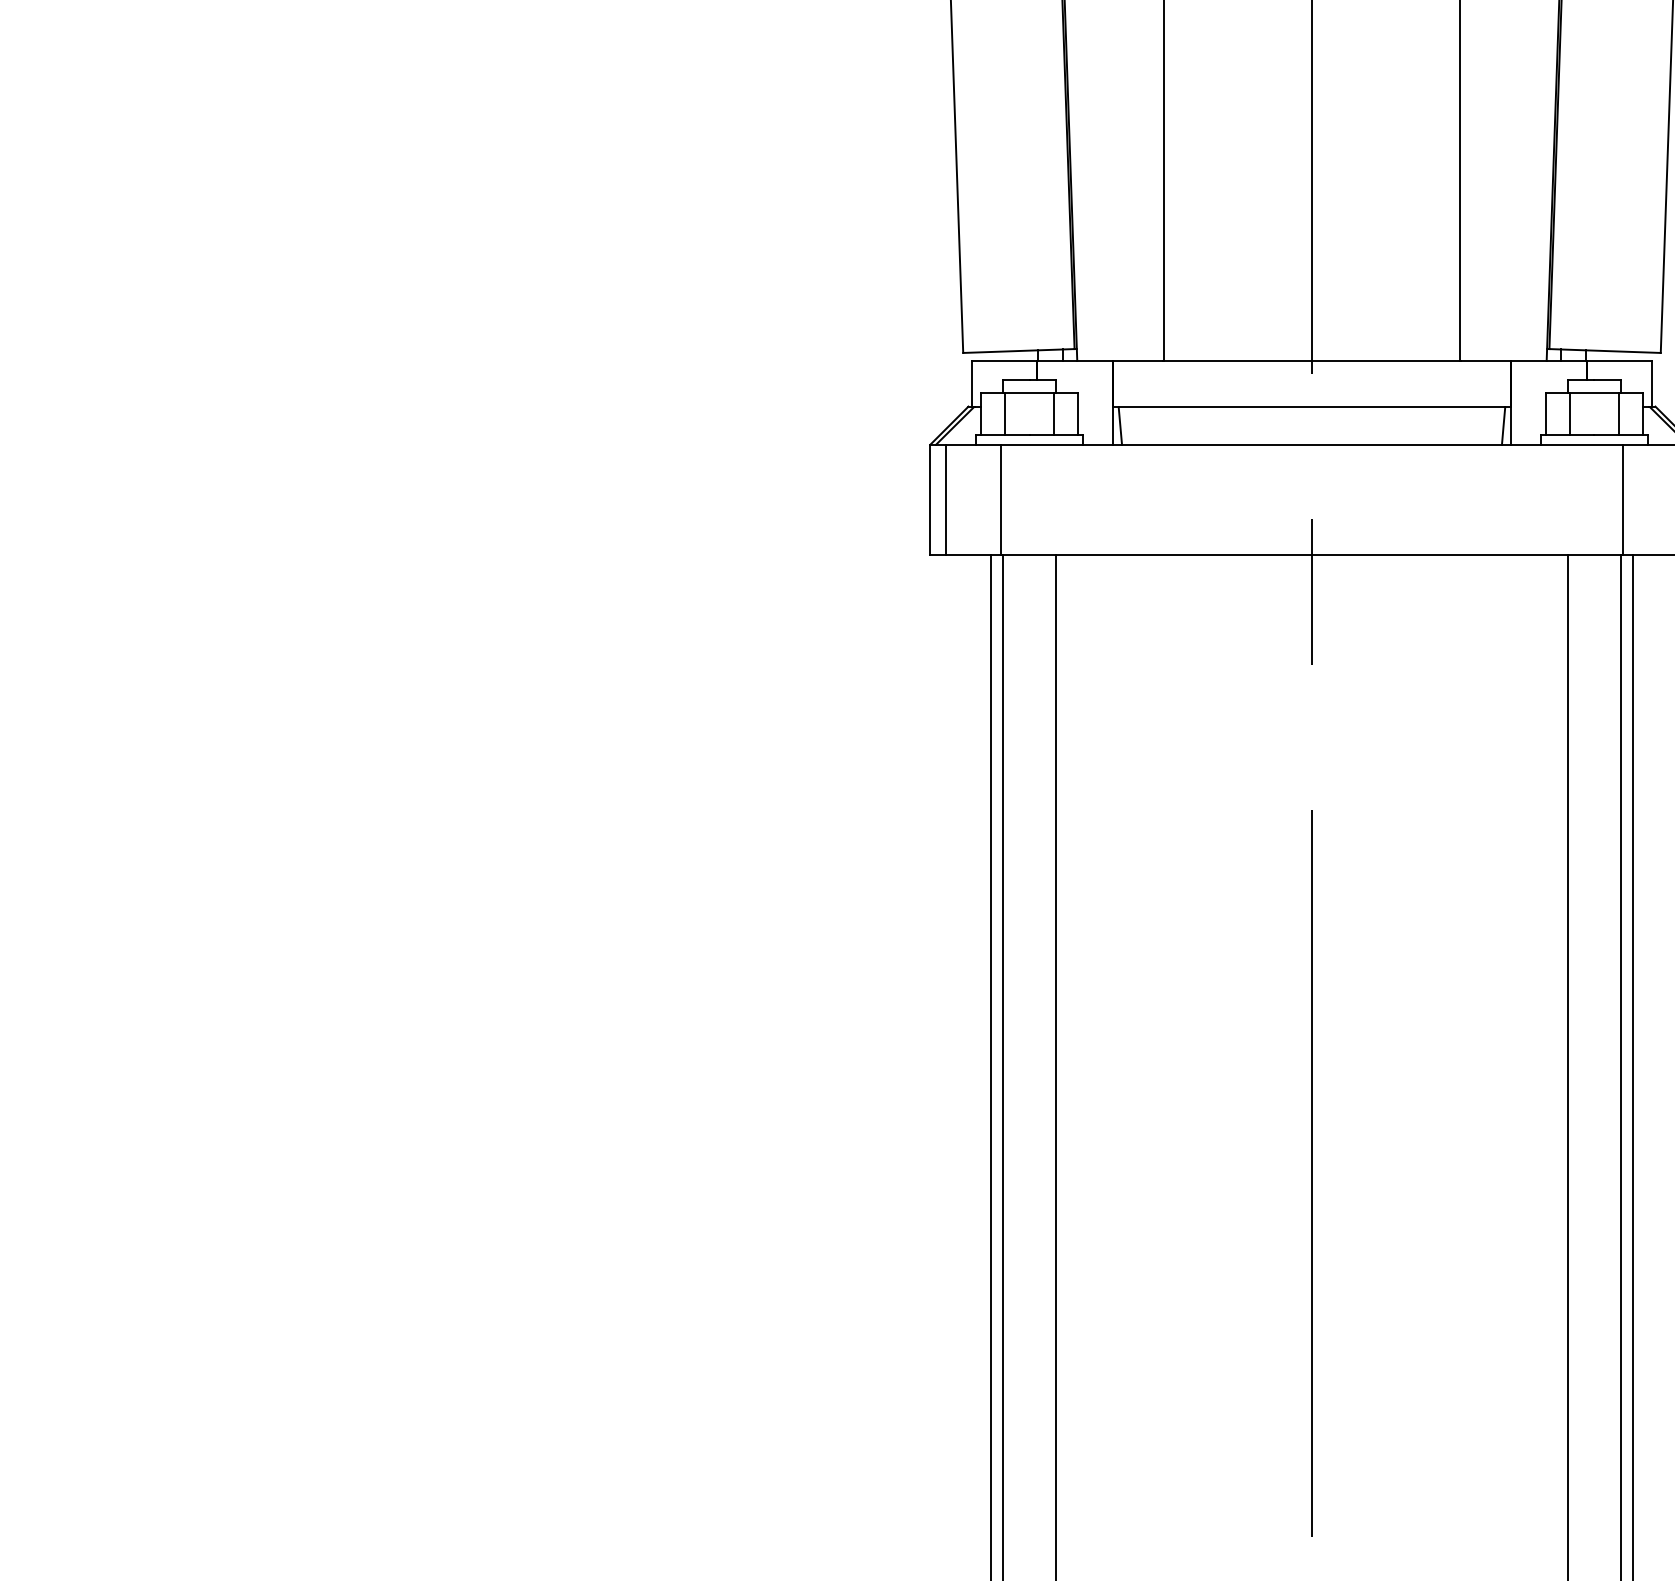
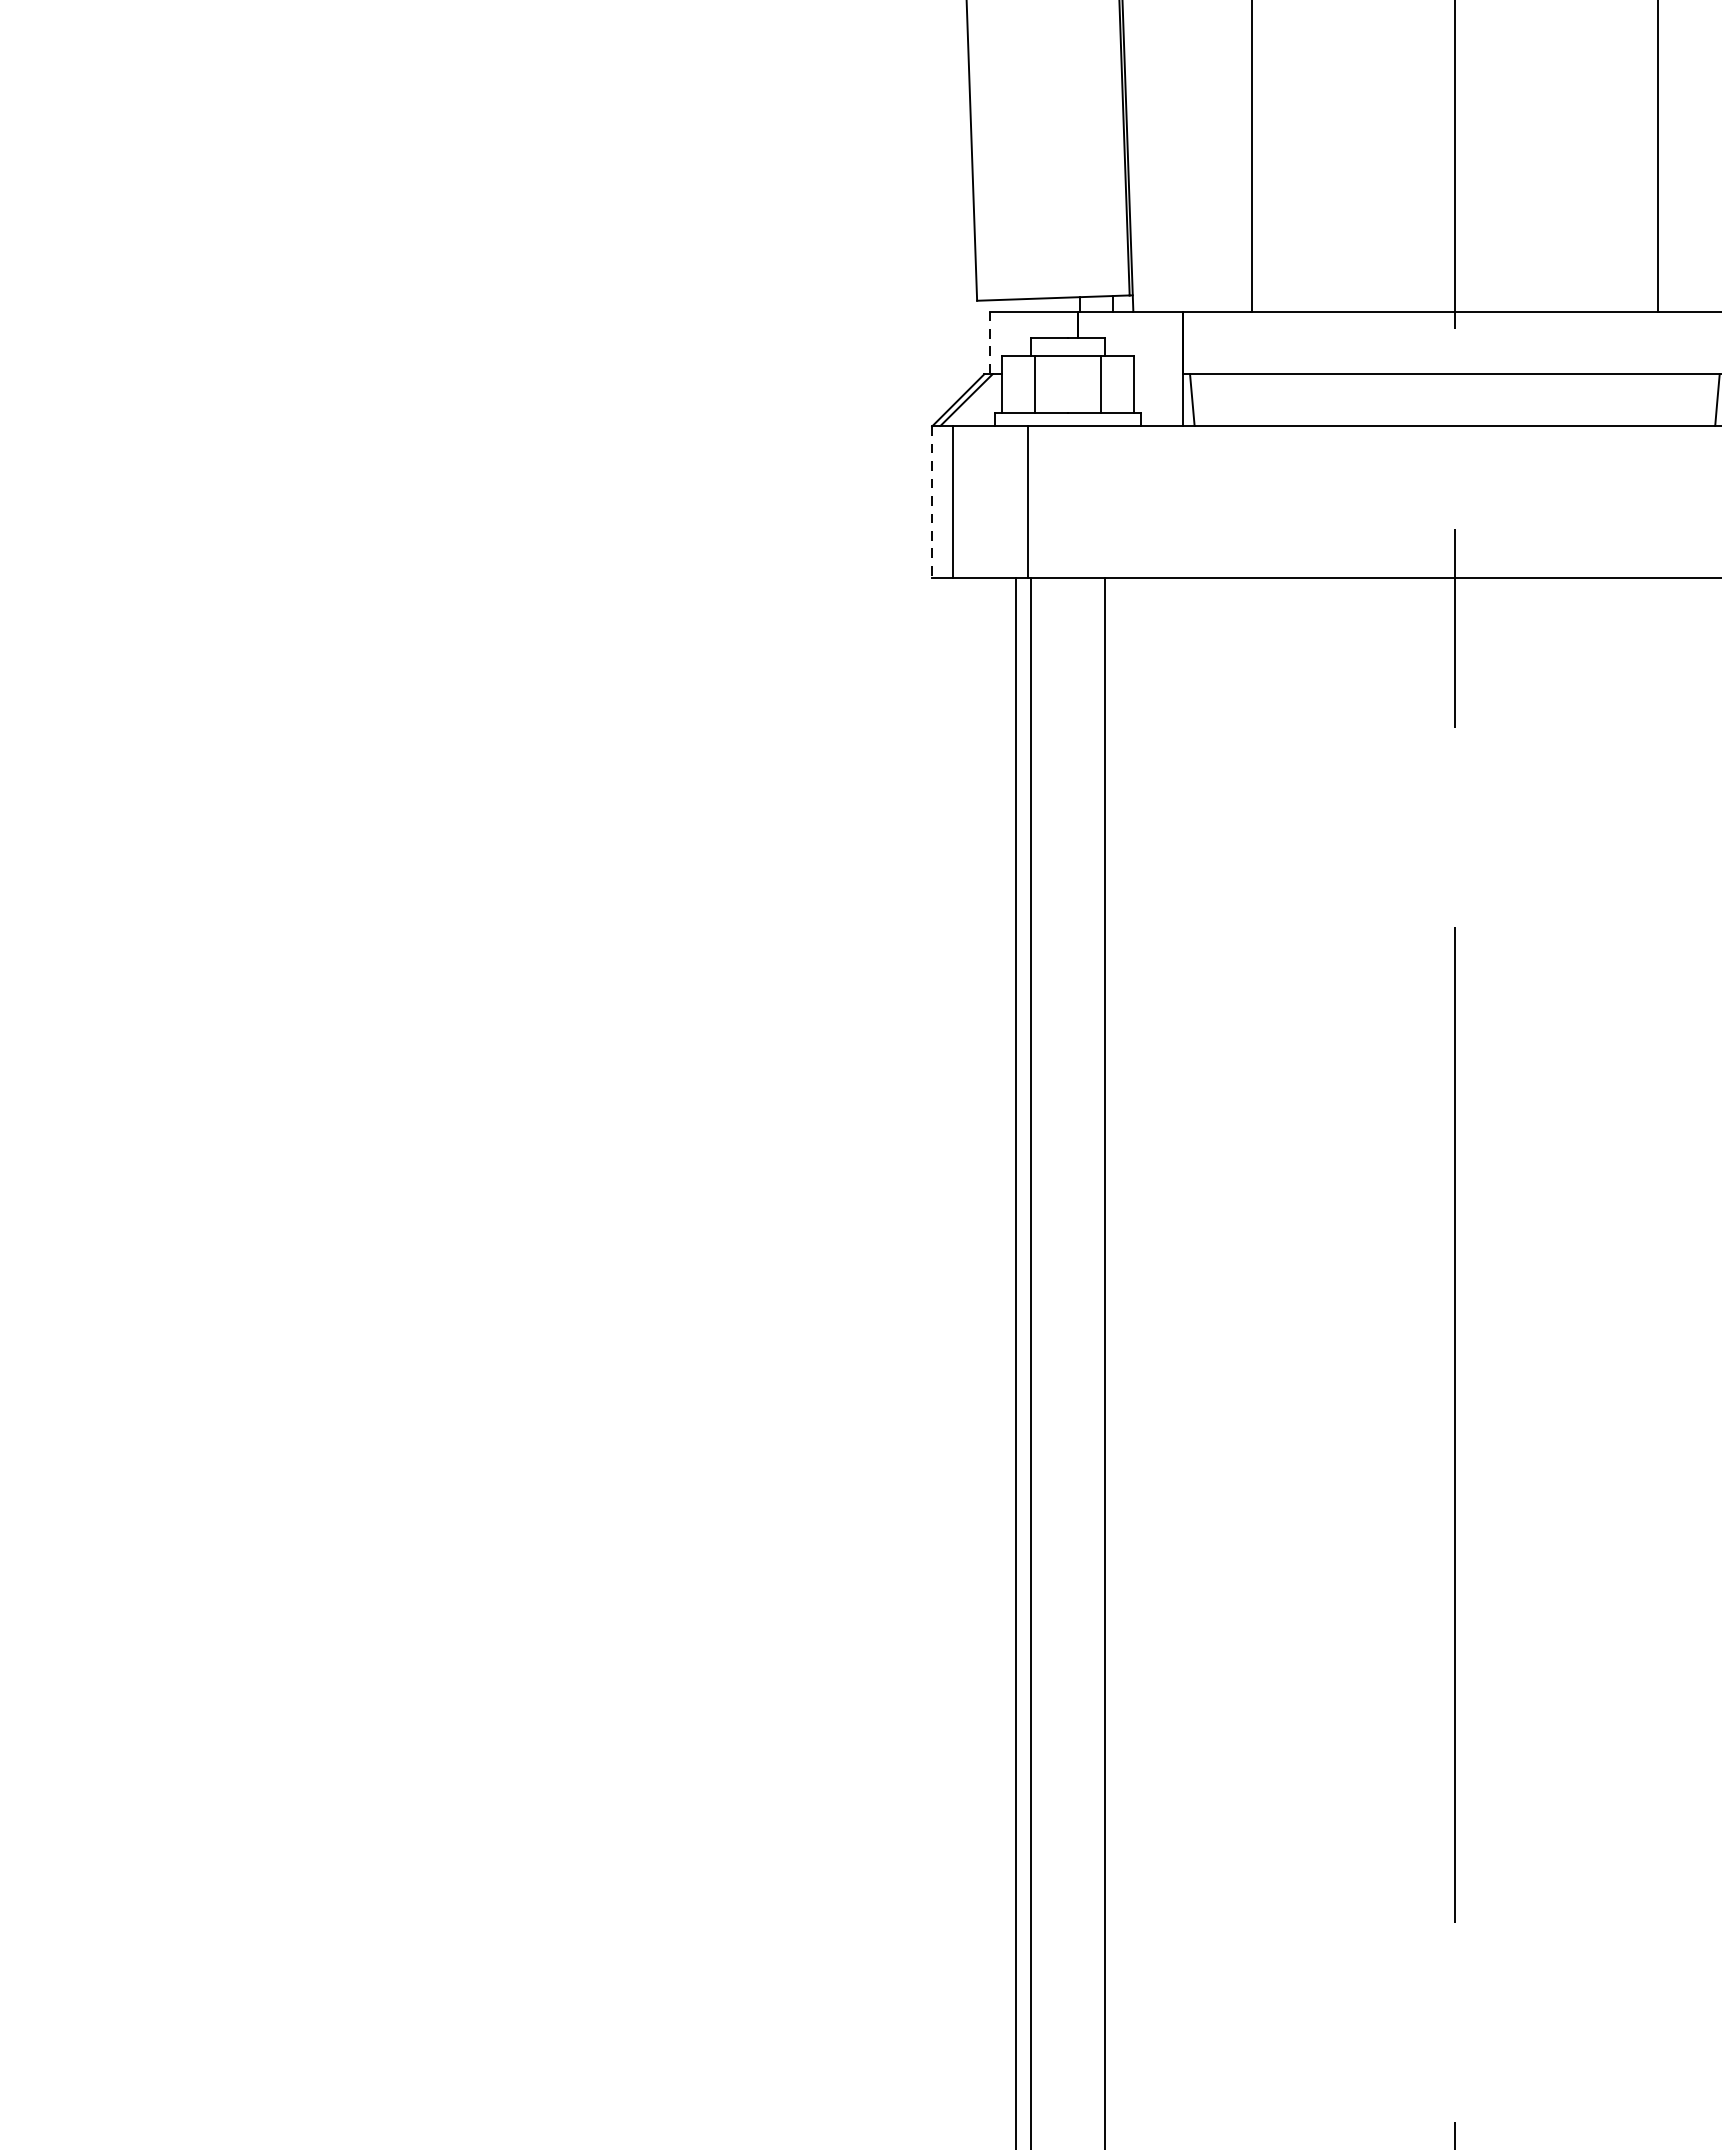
line: (972, 383) -> (989, 342), solid -> dashed
line: (930, 500) -> (932, 502), solid -> dashed

